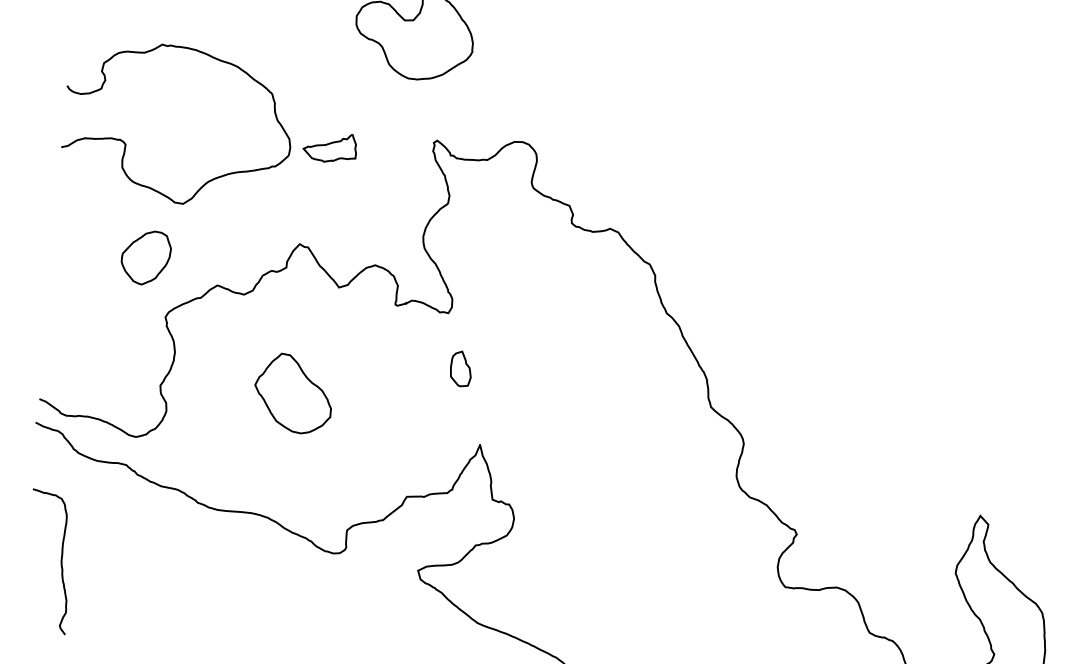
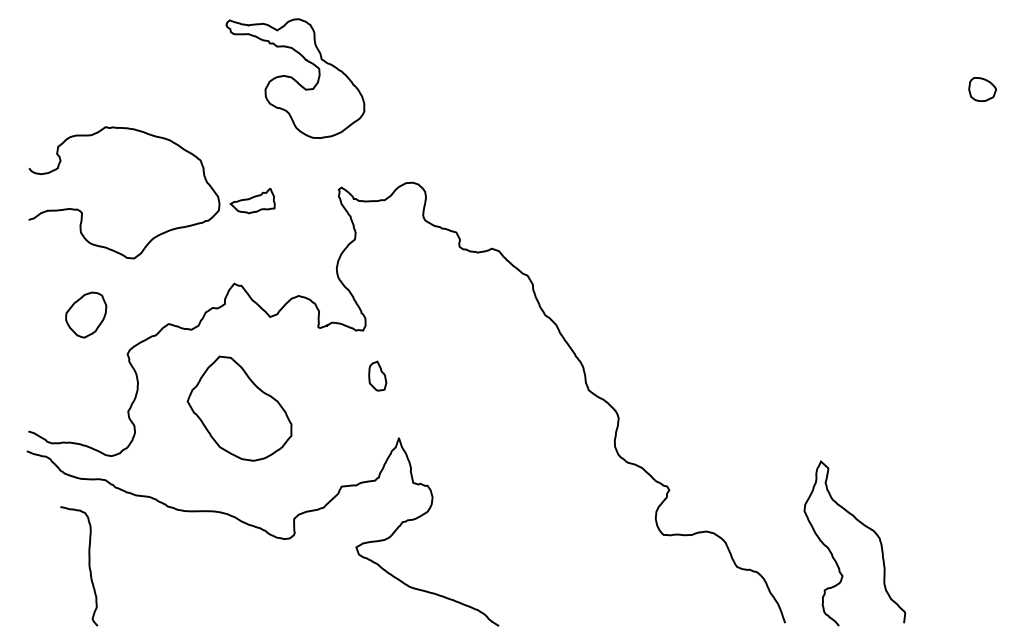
part: (146, 257) -> (86, 314), moved
part: (293, 393) -> (239, 408), size x1.6
curve: (60, 562) -> (88, 566), moved

